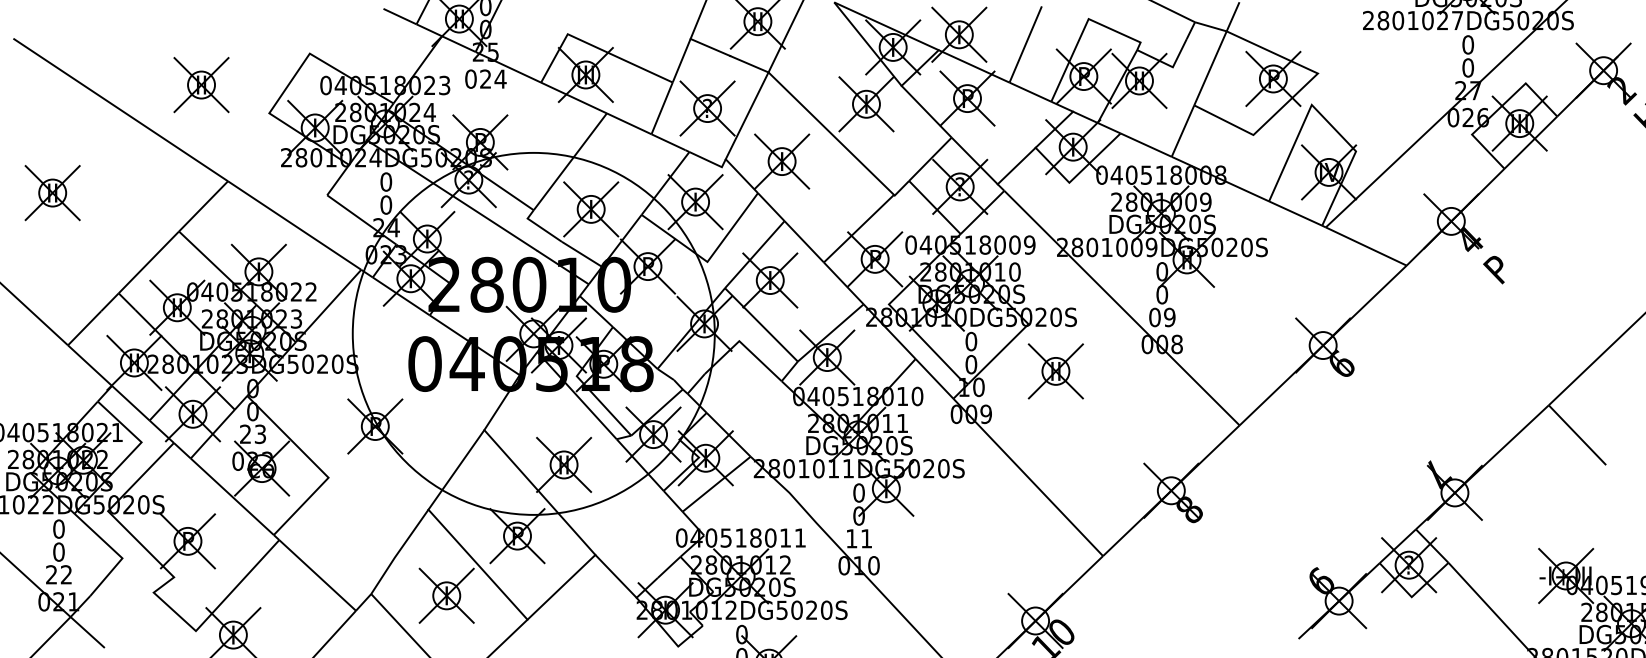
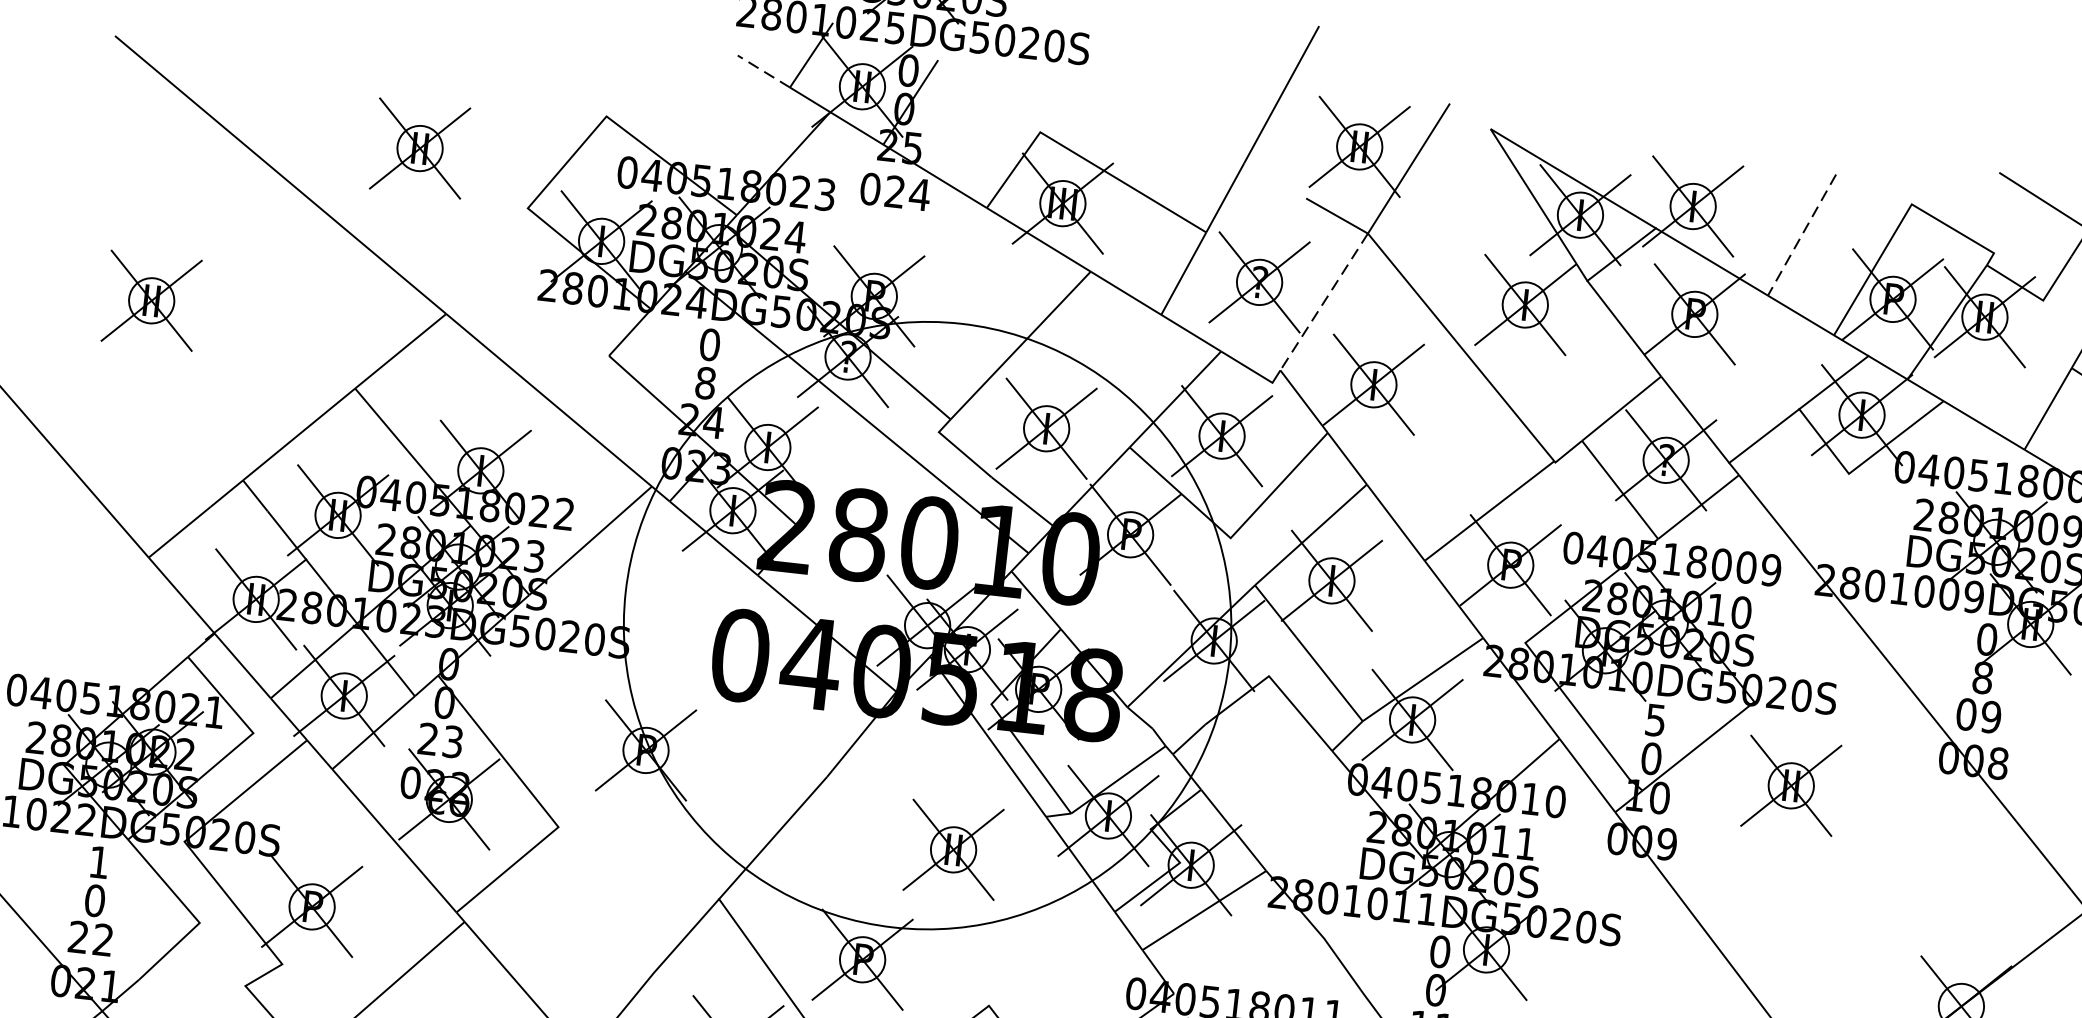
line: (399, 16) -> (763, 71), solid -> dashed
line: (1025, 44) -> (1801, 235), solid -> dashed
line: (710, 46) -> (1276, 179), removed
line: (746, 116) -> (1322, 302), solid -> dashed
text: (386, 204) -> (706, 382), 0 -> 8
text: (1162, 294) -> (1983, 677), 0 -> 8
text: (971, 341) -> (1656, 720), 0 -> 5
line: (539, 492) -> (907, 891), removed
text: (58, 528) -> (98, 861), 0 -> 1

